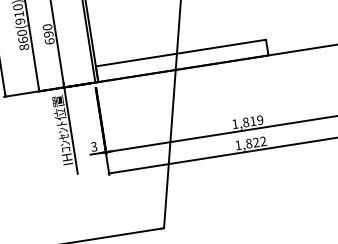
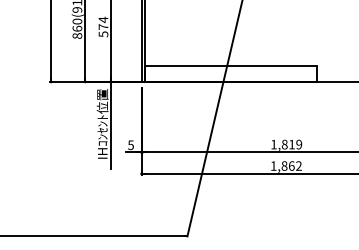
text: (48, 33) -> (103, 26), 690 -> 574
text: (255, 142) -> (291, 165), 1,822 -> 1,862
text: (93, 146) -> (130, 144), 3 -> 5

